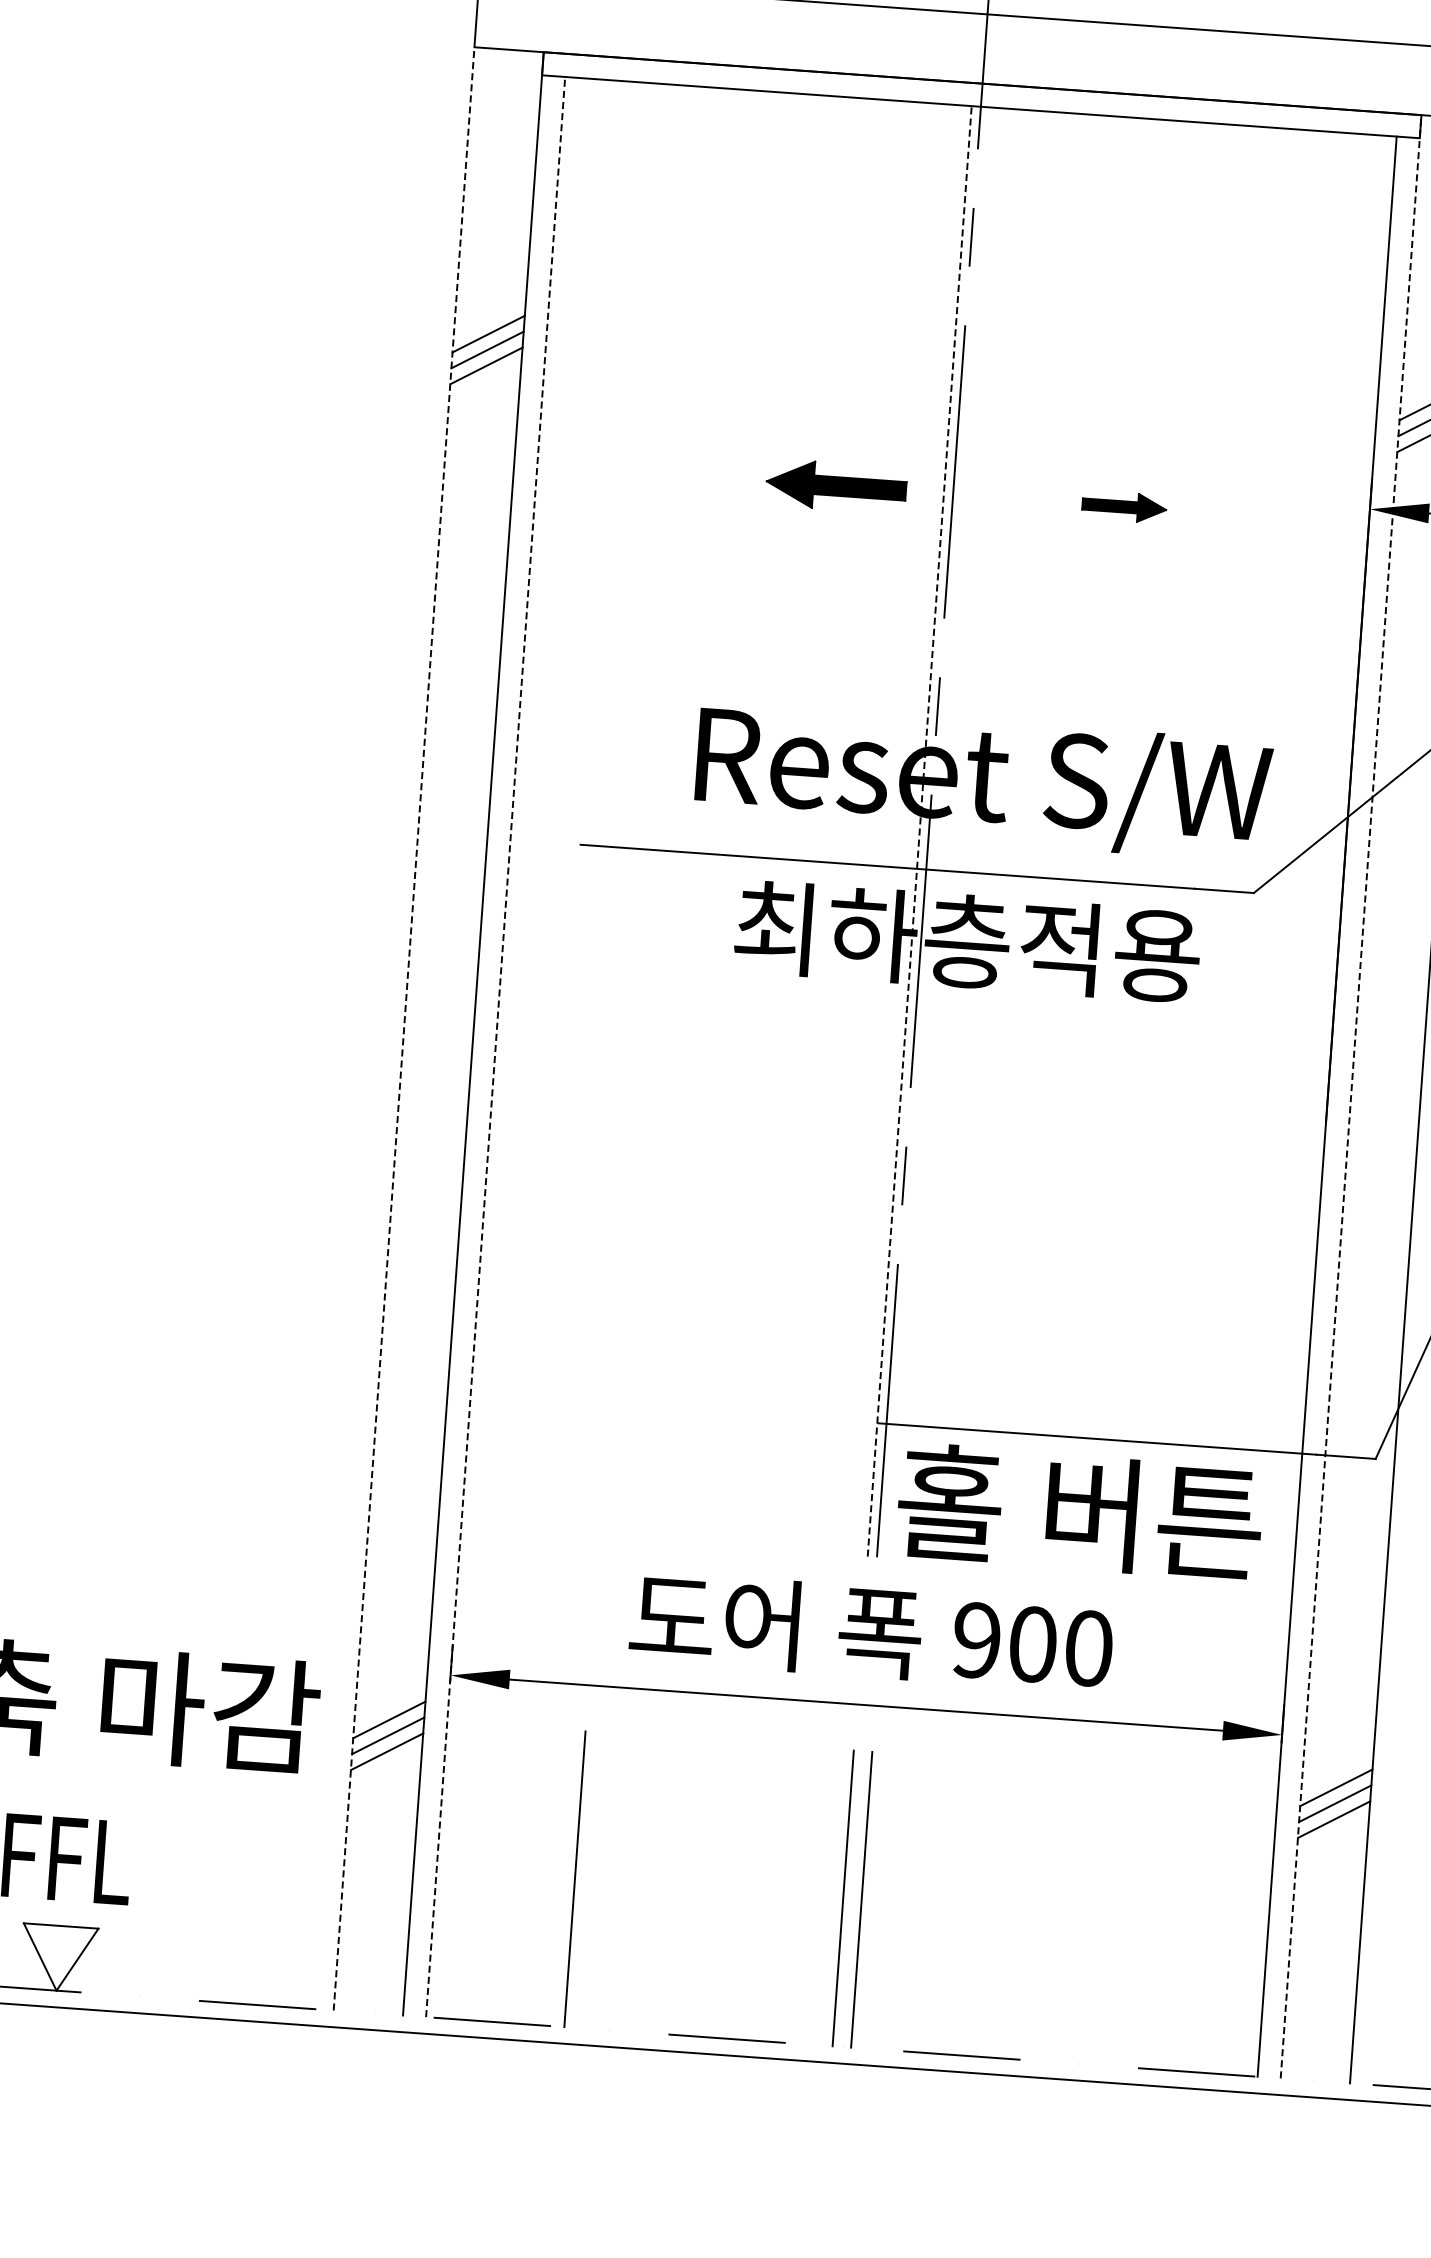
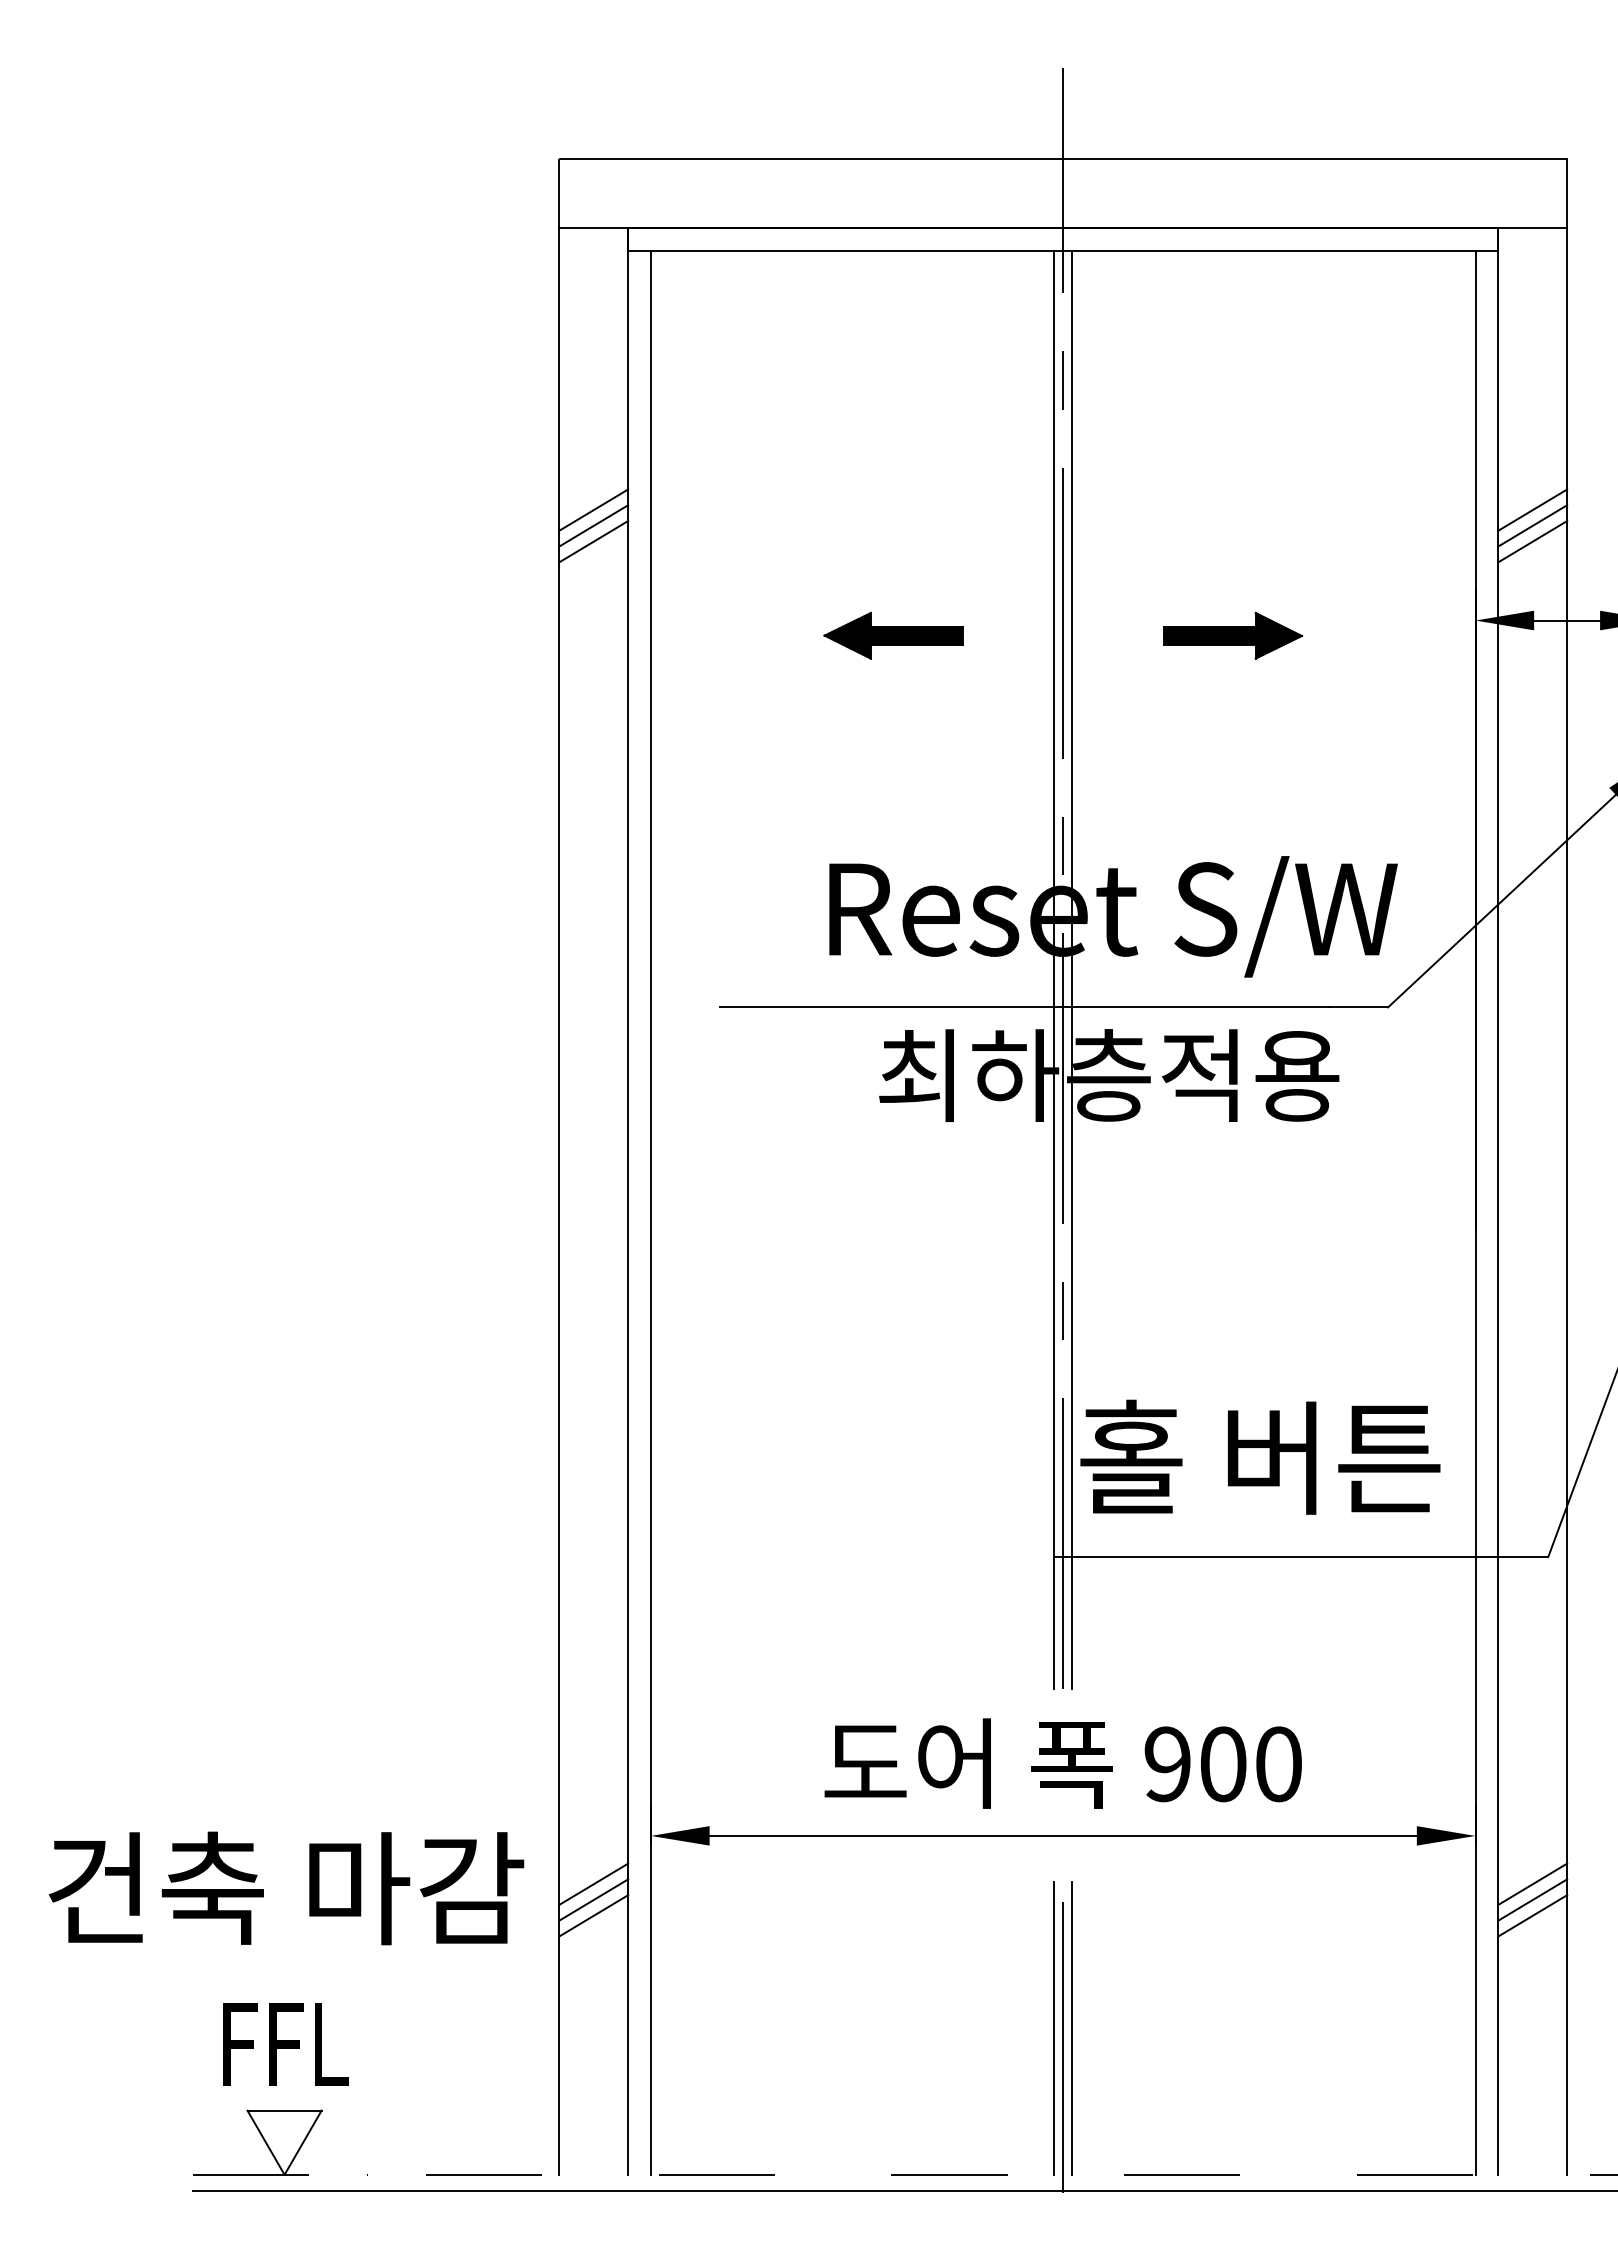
part: (836, 486) -> (893, 635), moved
part: (1123, 506) -> (1232, 635), size x1.67
line: (920, 830) -> (1054, 969), dashed -> solid
line: (938, 833) -> (1072, 970), added
line: (404, 1027) -> (559, 1200), dashed -> solid
line: (496, 1046) -> (651, 1212), dashed -> solid
line: (1351, 1095) -> (1498, 1200), dashed -> solid
text: (1080, 1511) -> (1260, 1456), moved
line: (574, 1879) -> (787, 2028), removed
line: (852, 1908) -> (1063, 2037), added

